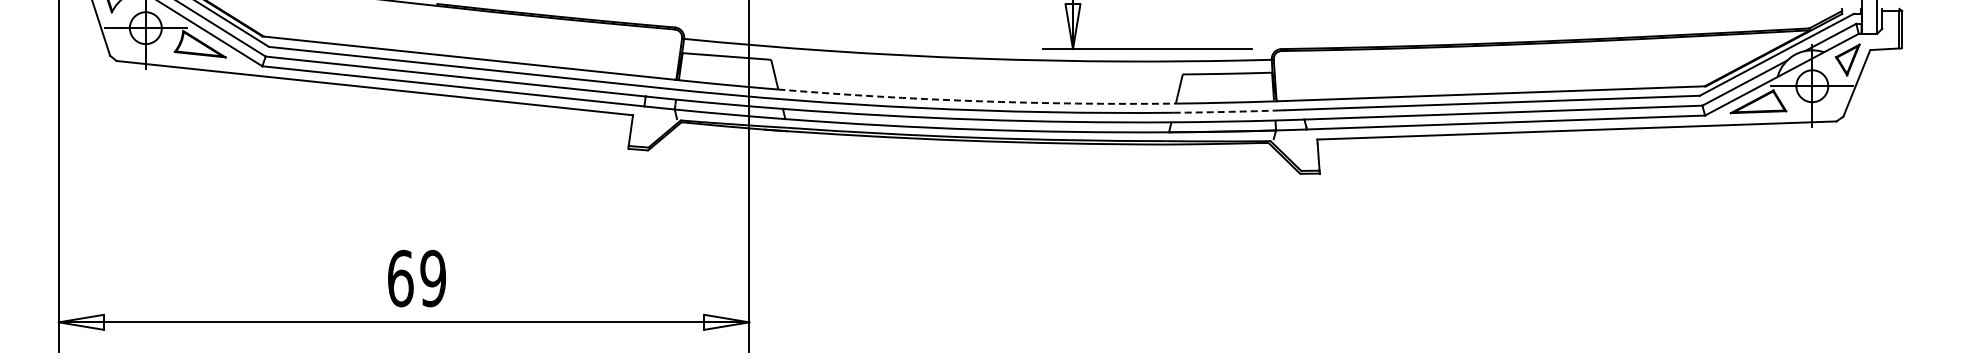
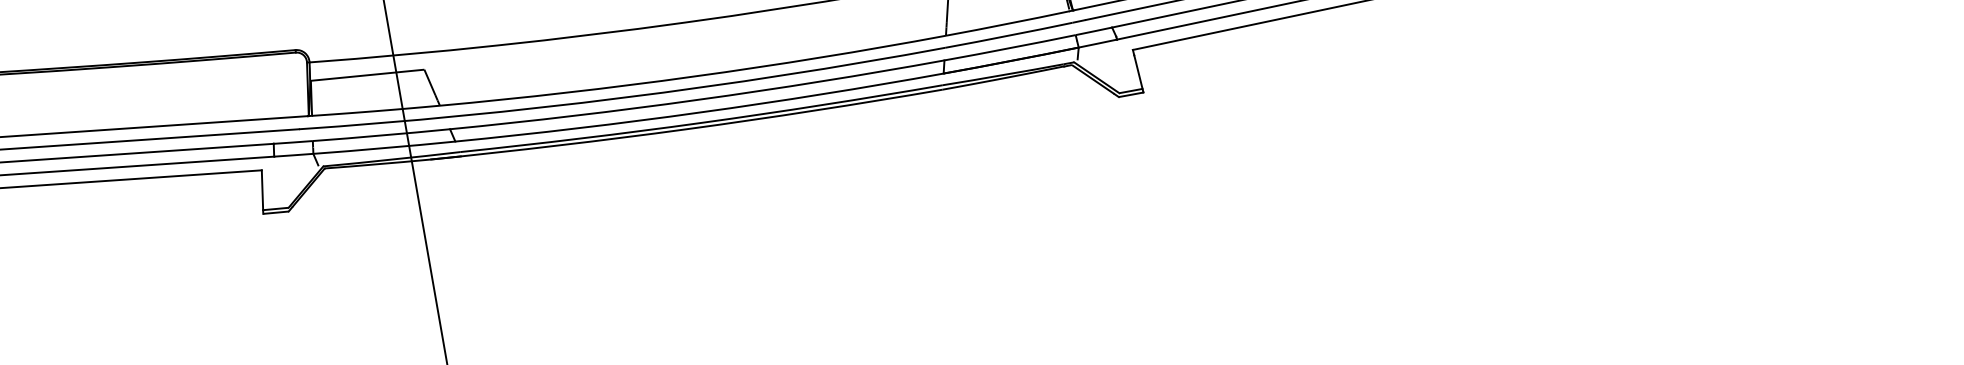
arc: (976, 101) -> (693, 77), dashed -> solid
arc: (1224, 111) -> (1009, 34), dashed -> solid

